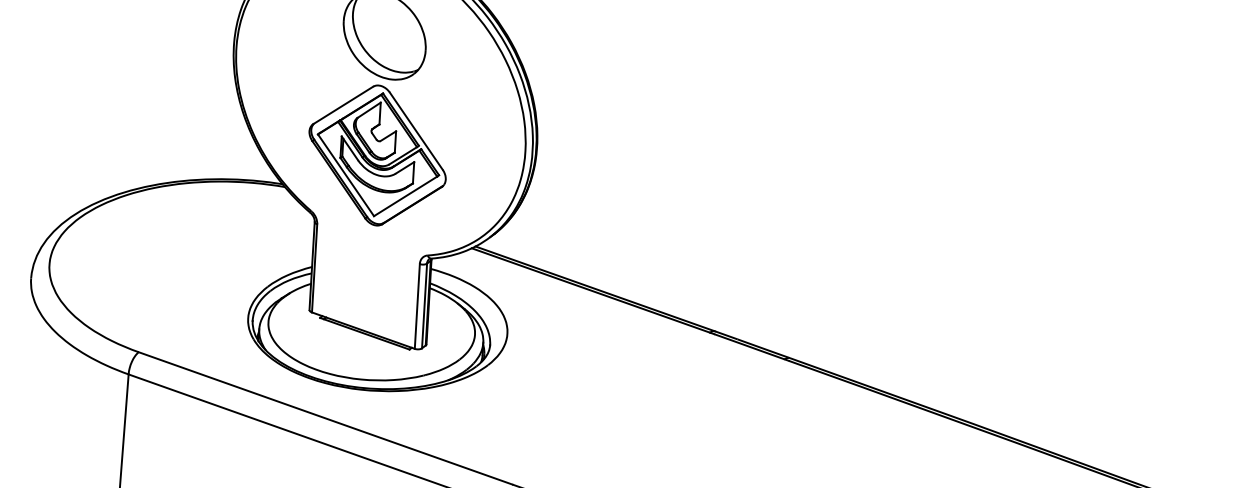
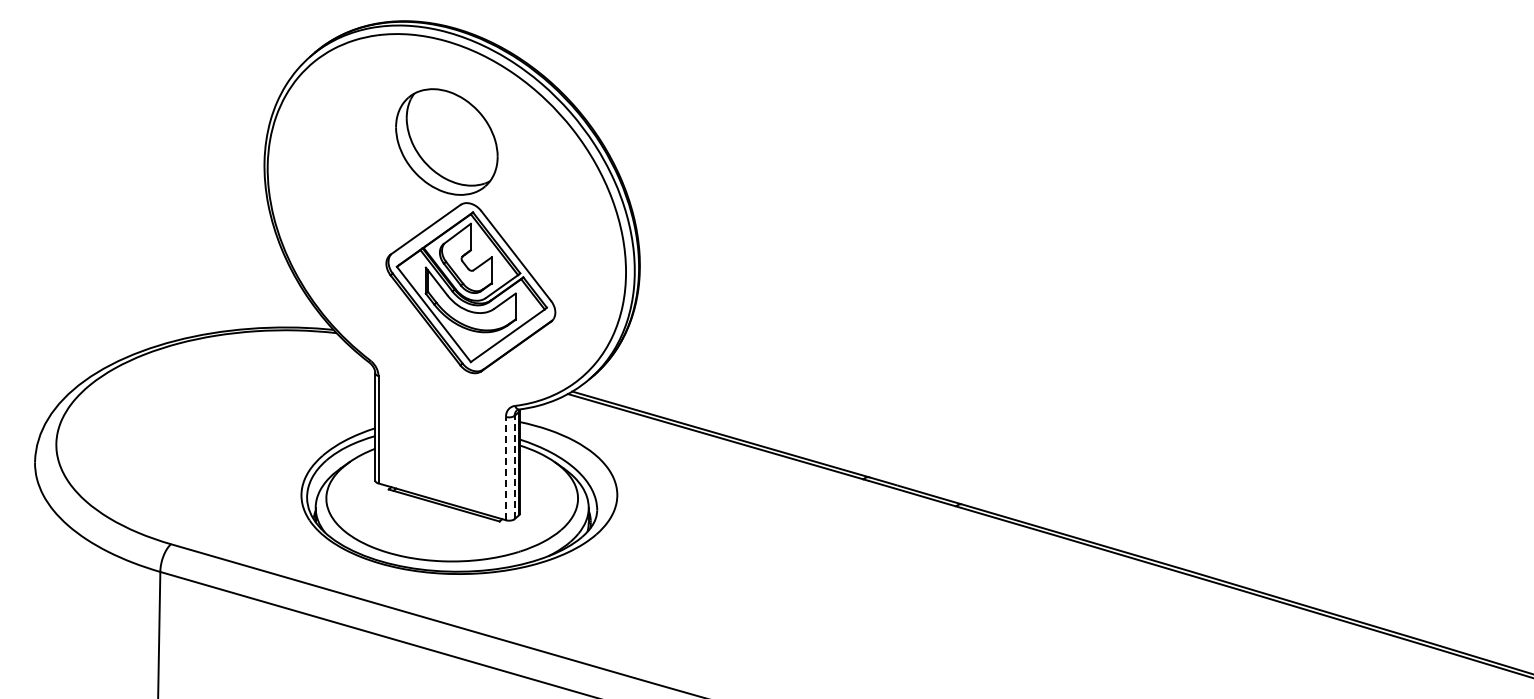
part: (377, 155) -> (470, 288), moved
line: (424, 305) -> (514, 467), solid -> dashed
line: (416, 306) -> (505, 468), solid -> dashed

